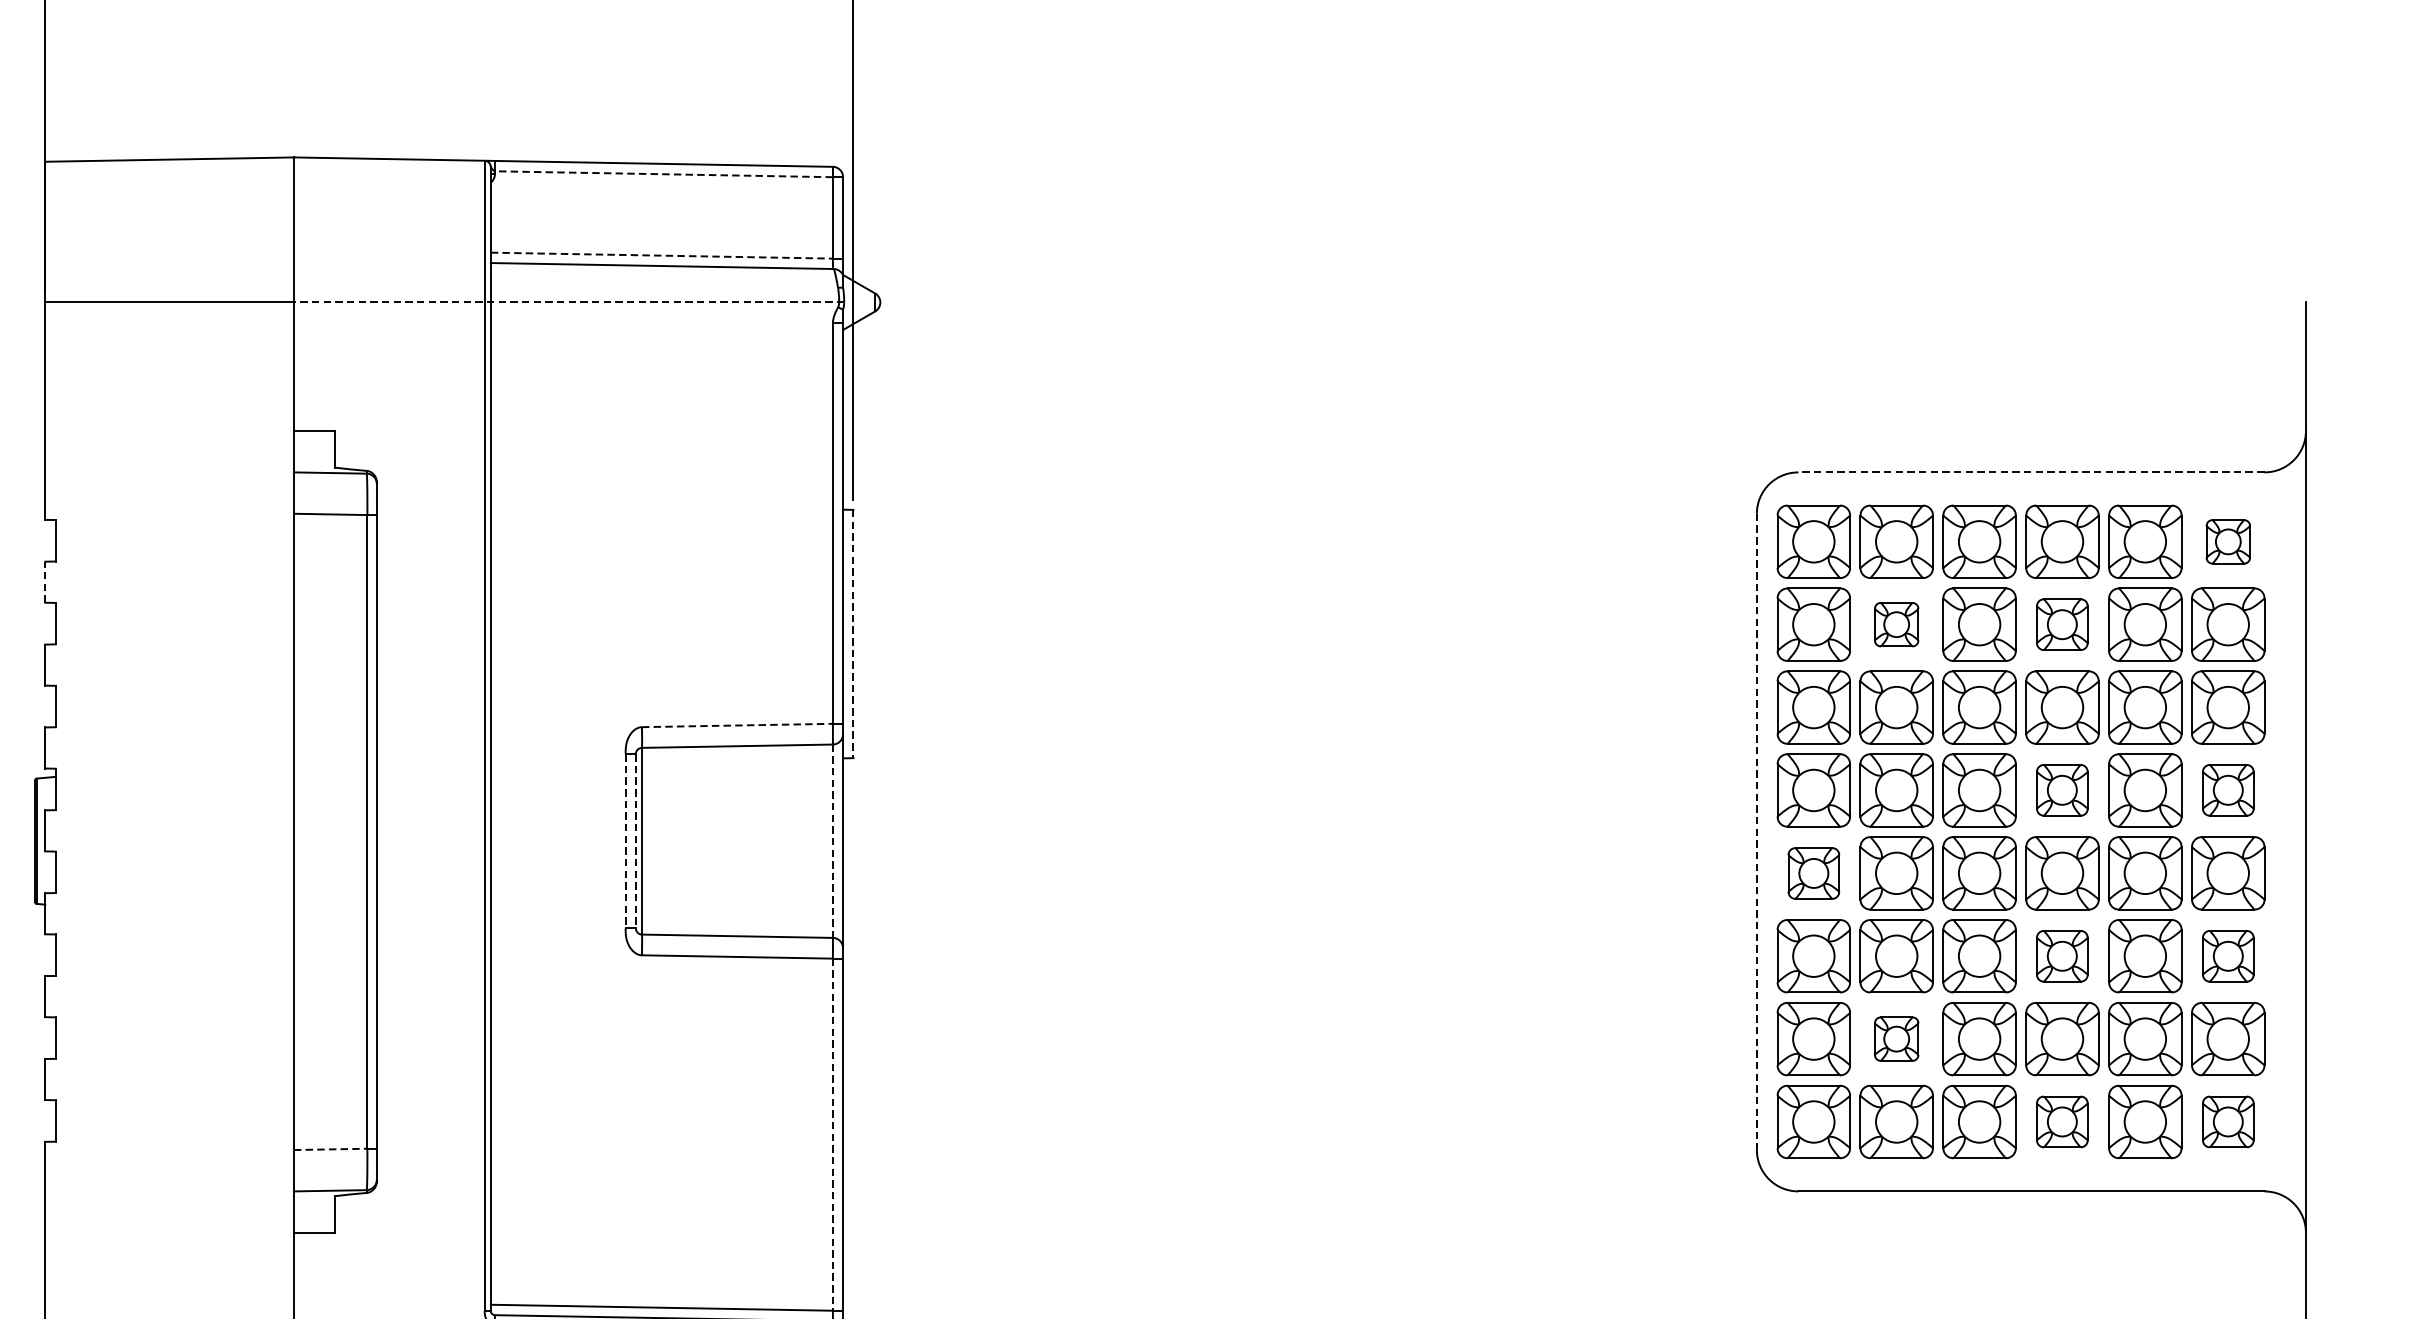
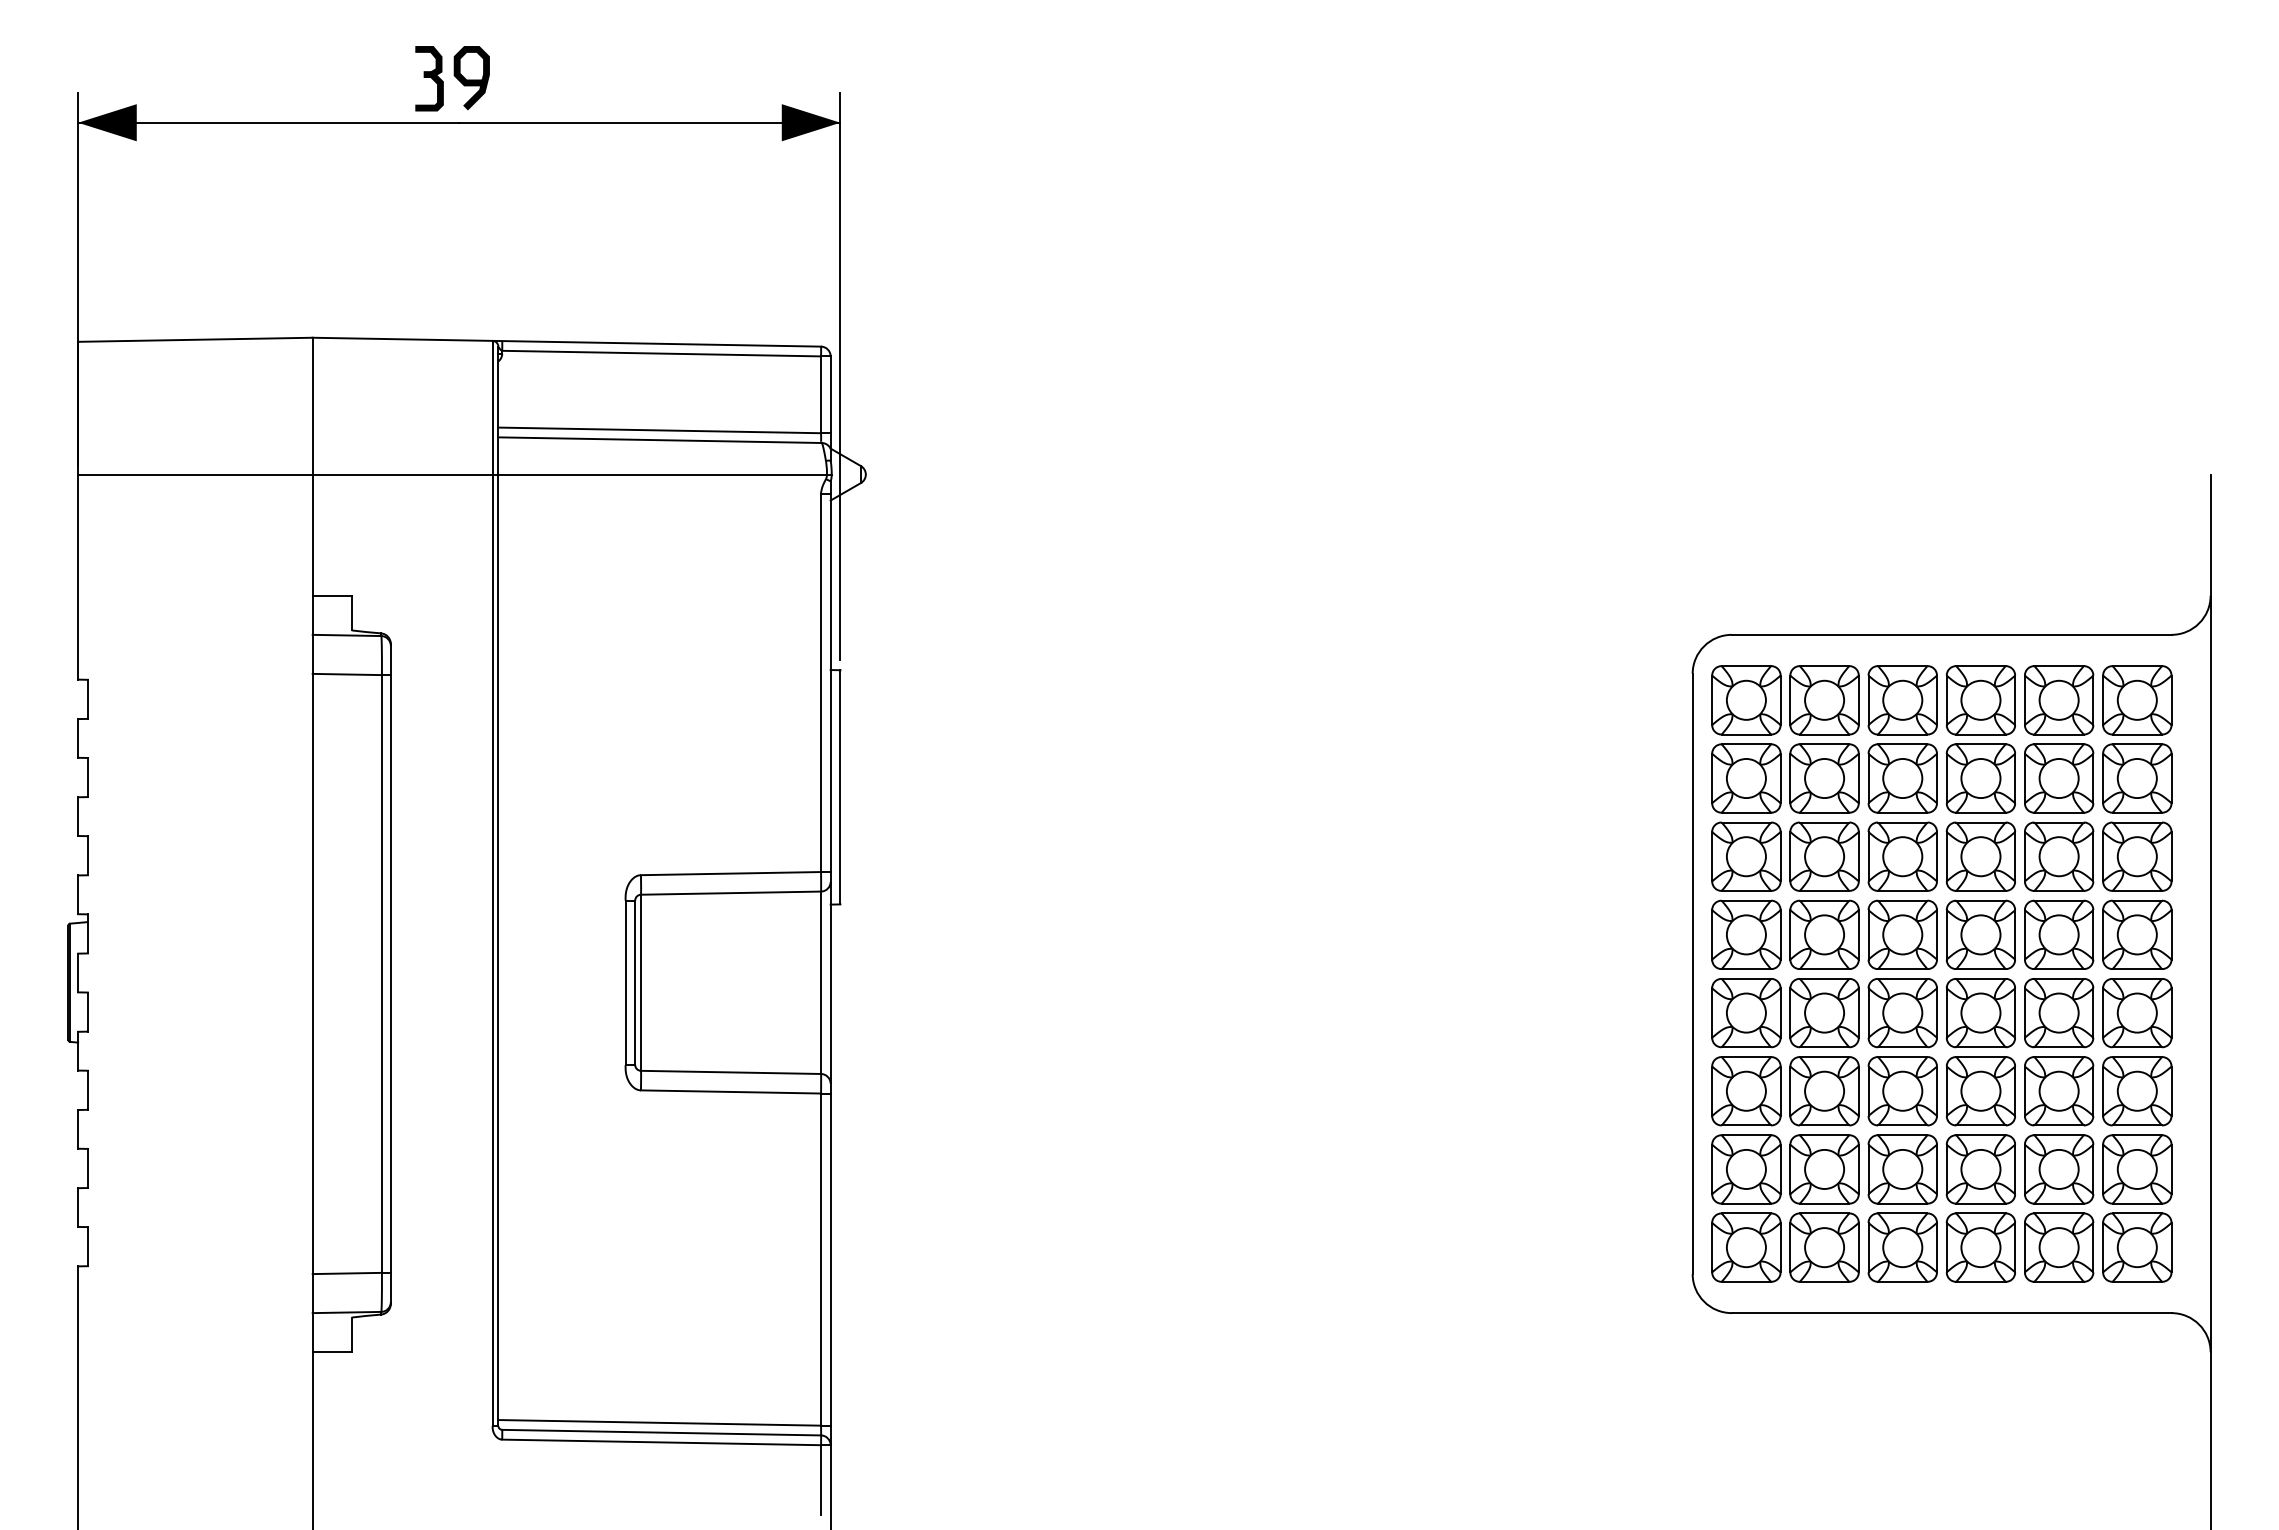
line: (663, 174) -> (661, 353), dashed -> solid
line: (662, 255) -> (660, 430), dashed -> solid
line: (569, 302) -> (572, 474), dashed -> solid
line: (2031, 472) -> (1951, 634), dashed -> solid
part: (2228, 541) -> (2137, 700), size x1.67
line: (45, 581) -> (78, 737), dashed -> solid
part: (1896, 624) -> (1824, 778), size x1.67
part: (2062, 624) -> (1980, 778), size x1.43
line: (853, 634) -> (840, 787), dashed -> solid
line: (737, 725) -> (731, 873), dashed -> solid
part: (2062, 790) -> (1980, 934), size x1.43
part: (2228, 790) -> (2137, 934), size x1.43
line: (1756, 832) -> (1692, 974), dashed -> solid
line: (625, 841) -> (625, 983), dashed -> solid
line: (636, 841) -> (635, 983), dashed -> solid
line: (833, 841) -> (821, 983), dashed -> solid
part: (1813, 873) -> (1746, 1013), size x1.43
part: (2062, 956) -> (1980, 1091), size x1.43
part: (2228, 956) -> (2137, 1091), size x1.43
part: (1896, 1039) -> (1824, 1169), size x1.67
part: (2062, 1121) -> (1980, 1247), size x1.43
part: (2228, 1121) -> (2137, 1247), size x1.43
line: (833, 1135) -> (821, 1260), dashed -> solid
line: (330, 1149) -> (347, 1273), dashed -> solid

